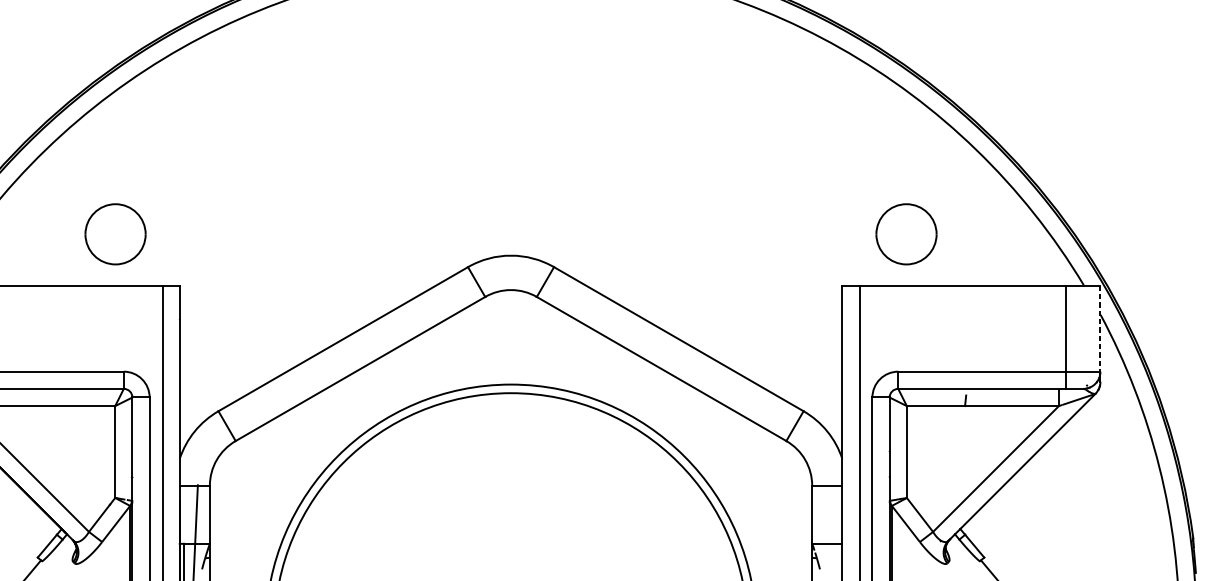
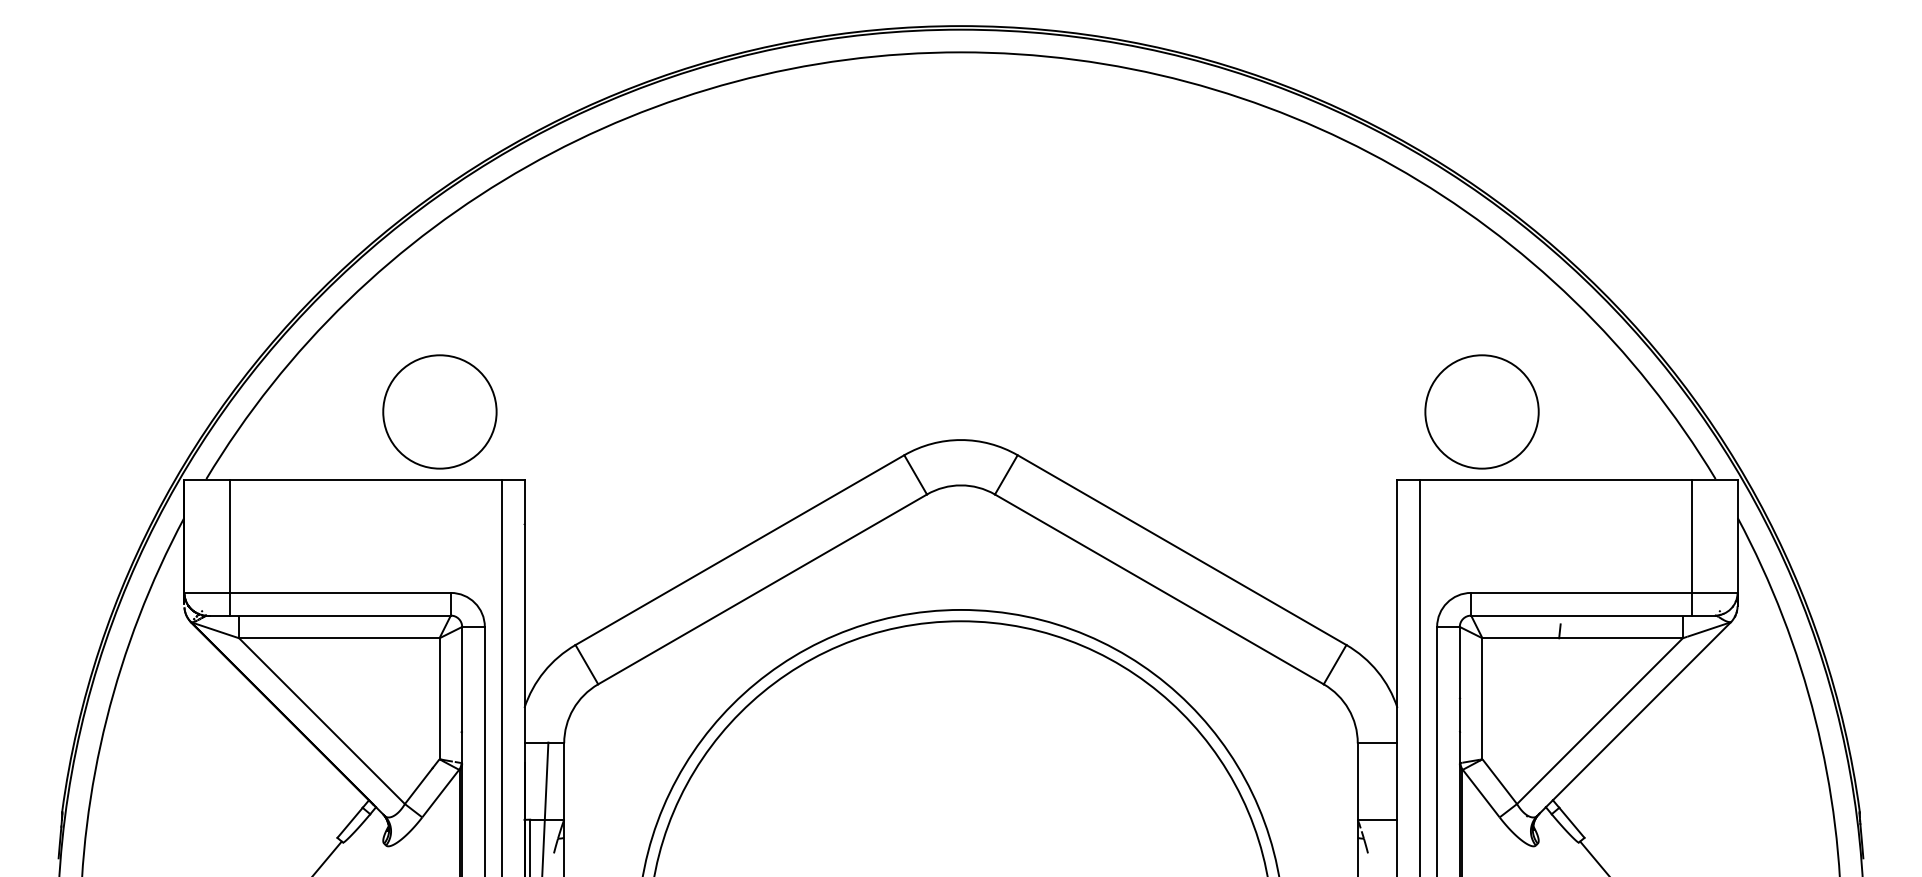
part: (115, 233) -> (439, 411), size x1.43
part: (906, 233) -> (1481, 411), size x1.43
line: (1100, 328) -> (1737, 536), dashed -> solid

